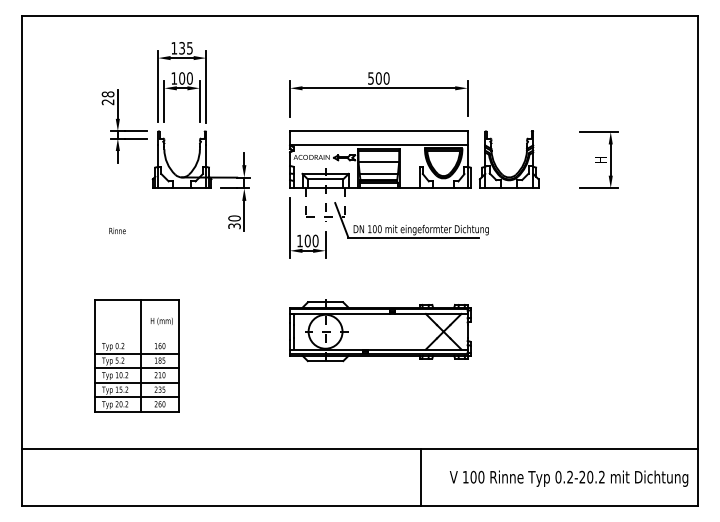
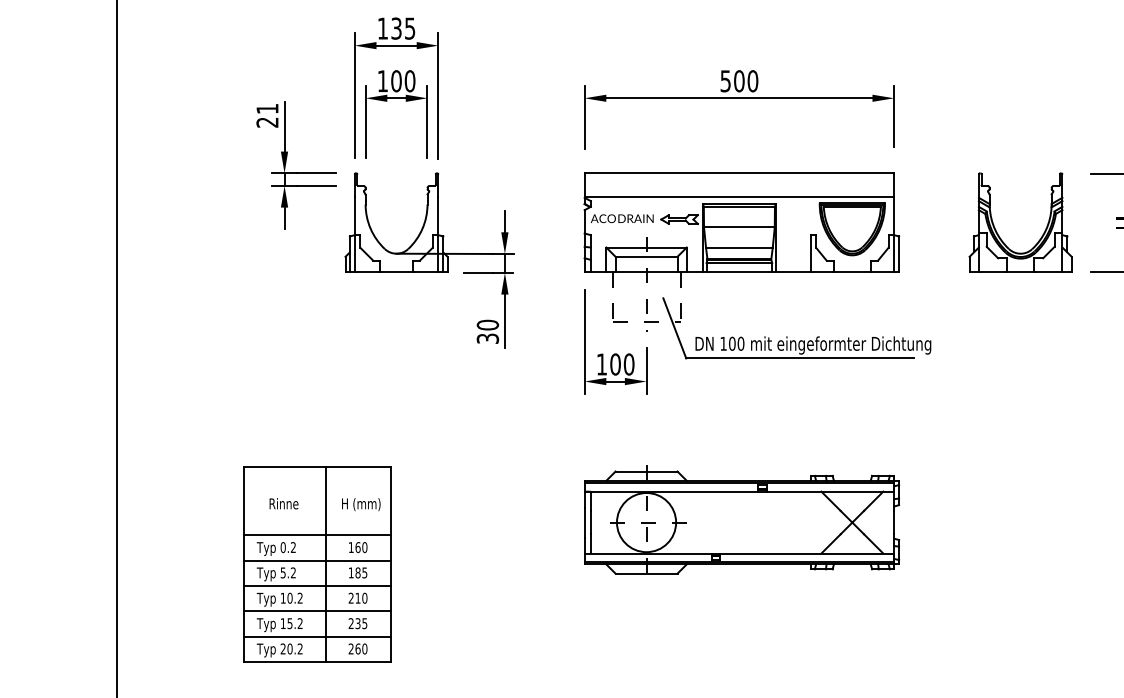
text: (107, 94) -> (266, 109), 28 -> 21
part: (496, 164) -> (998, 231), moved
text: (117, 230) -> (283, 502), moved
line: (136, 338) -> (317, 534), added

